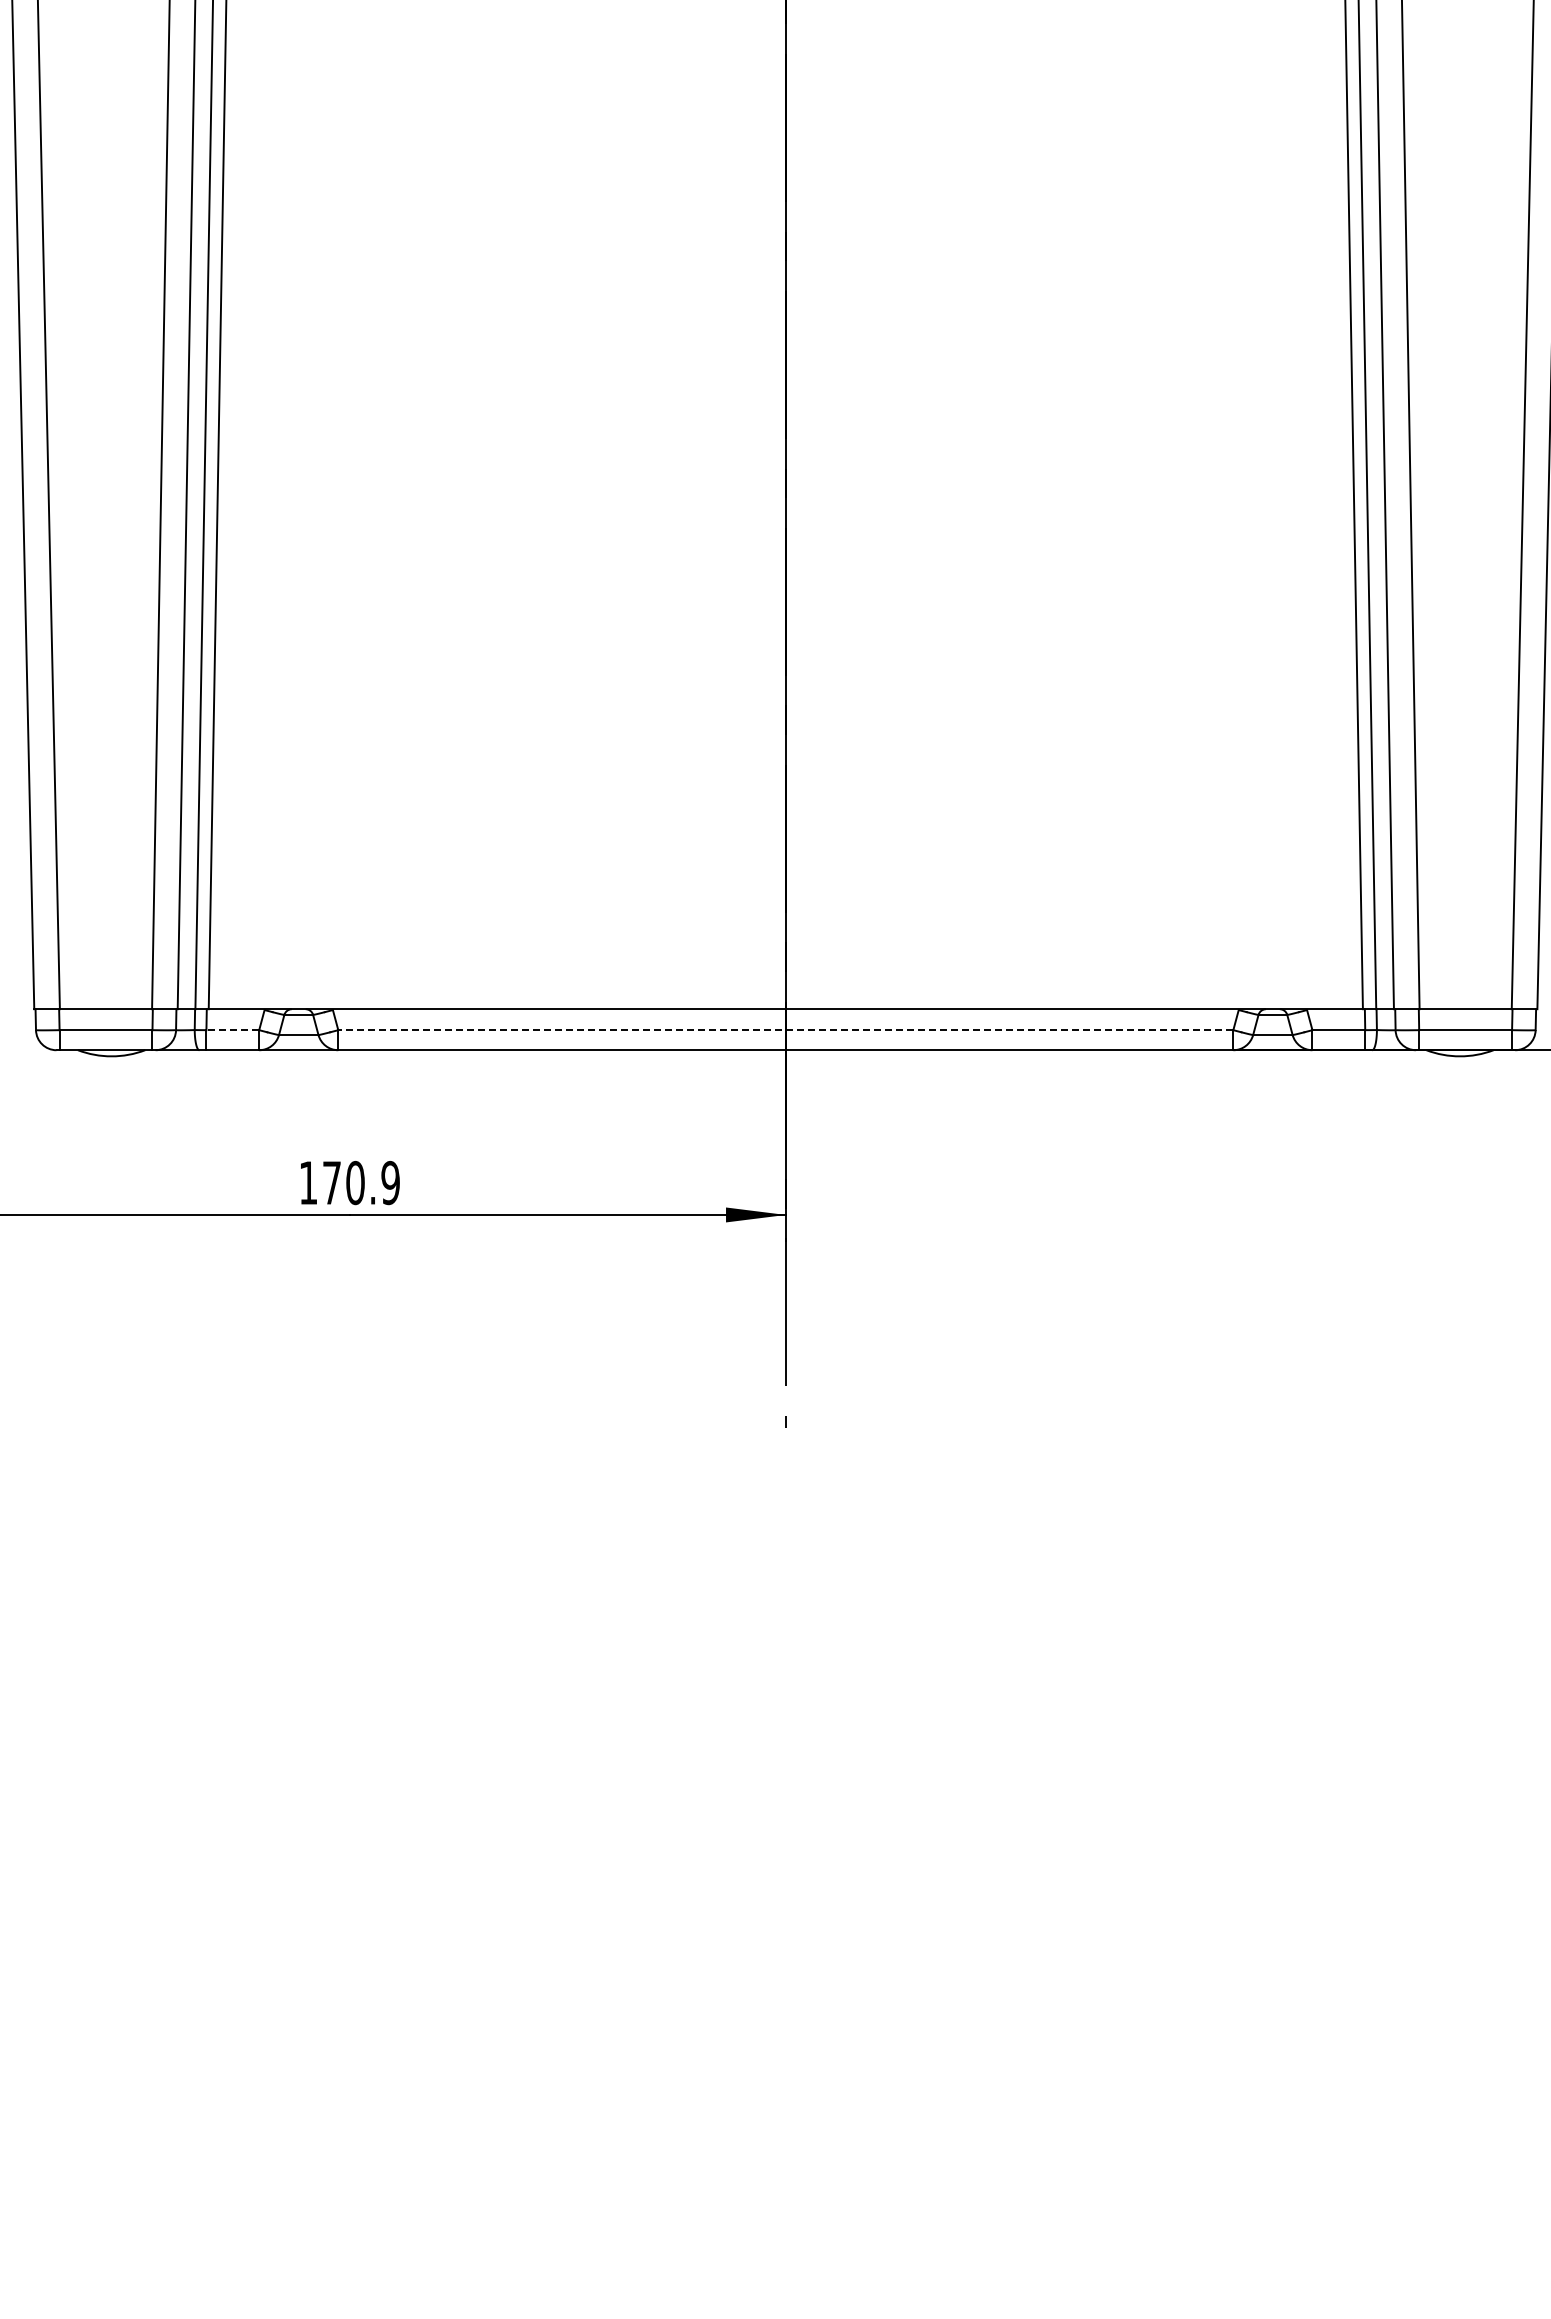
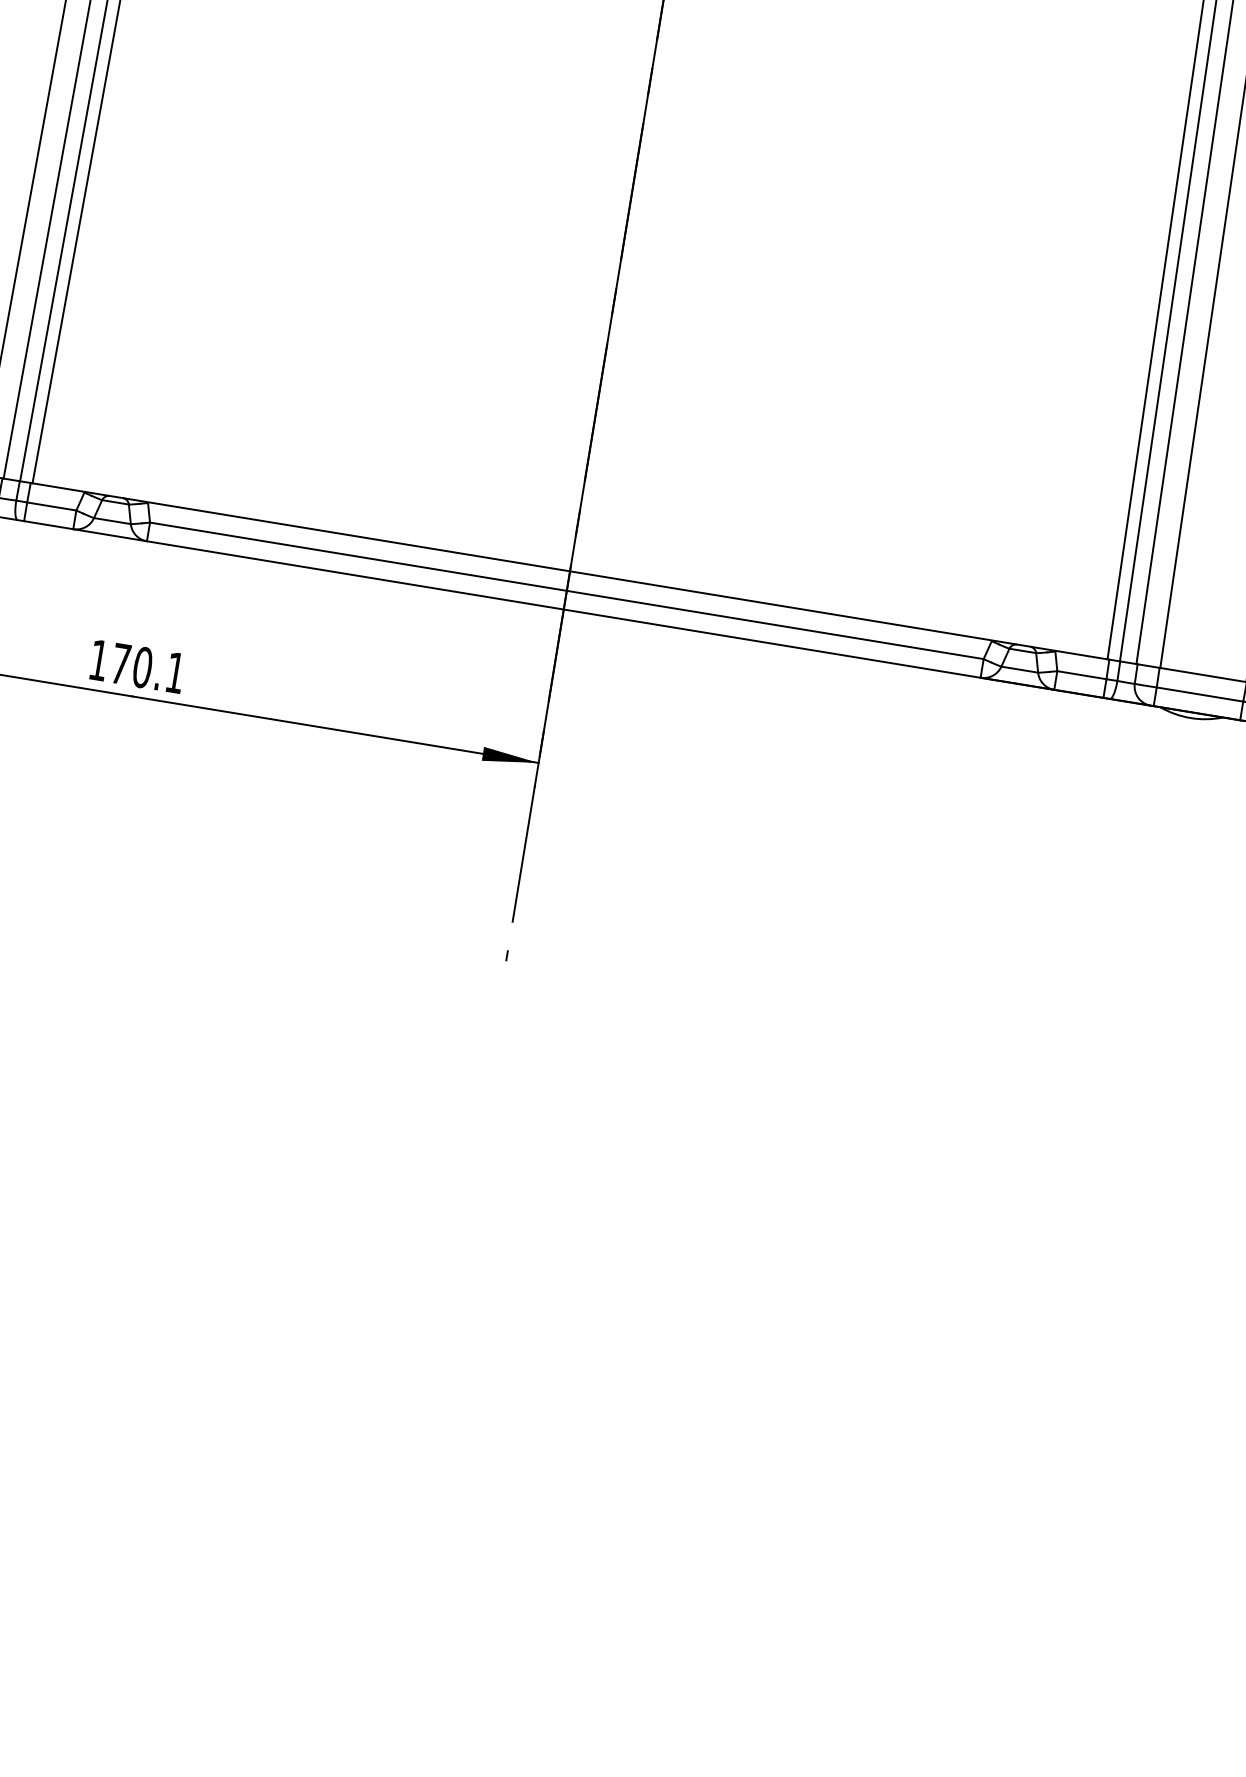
line: (232, 1030) -> (51, 506), dashed -> solid
line: (785, 1030) -> (566, 591), dashed -> solid
text: (390, 1182) -> (175, 672), 170.9 -> 170.1

